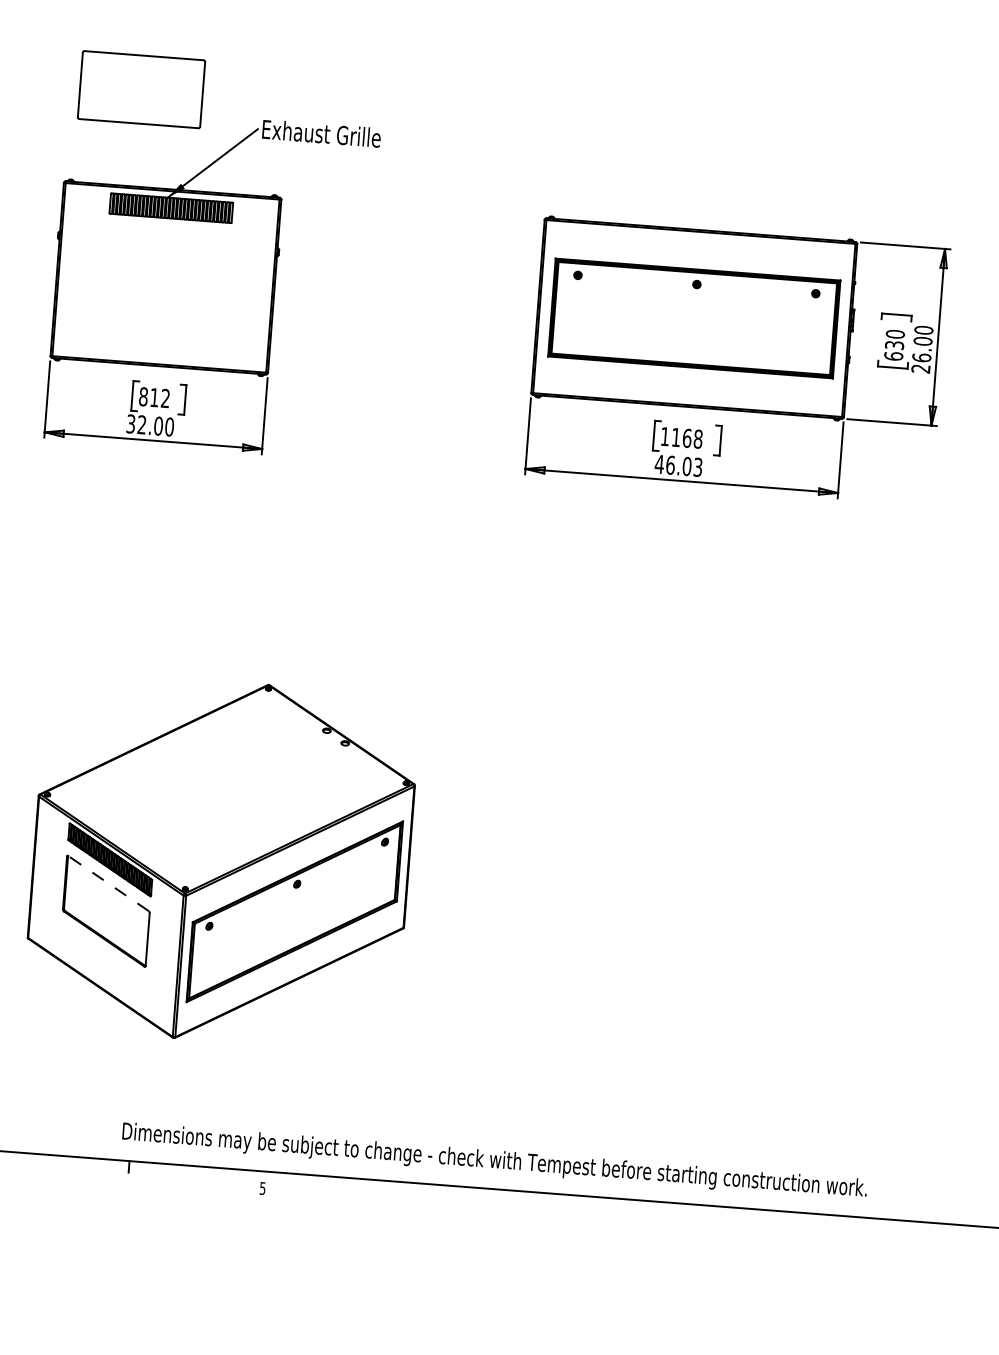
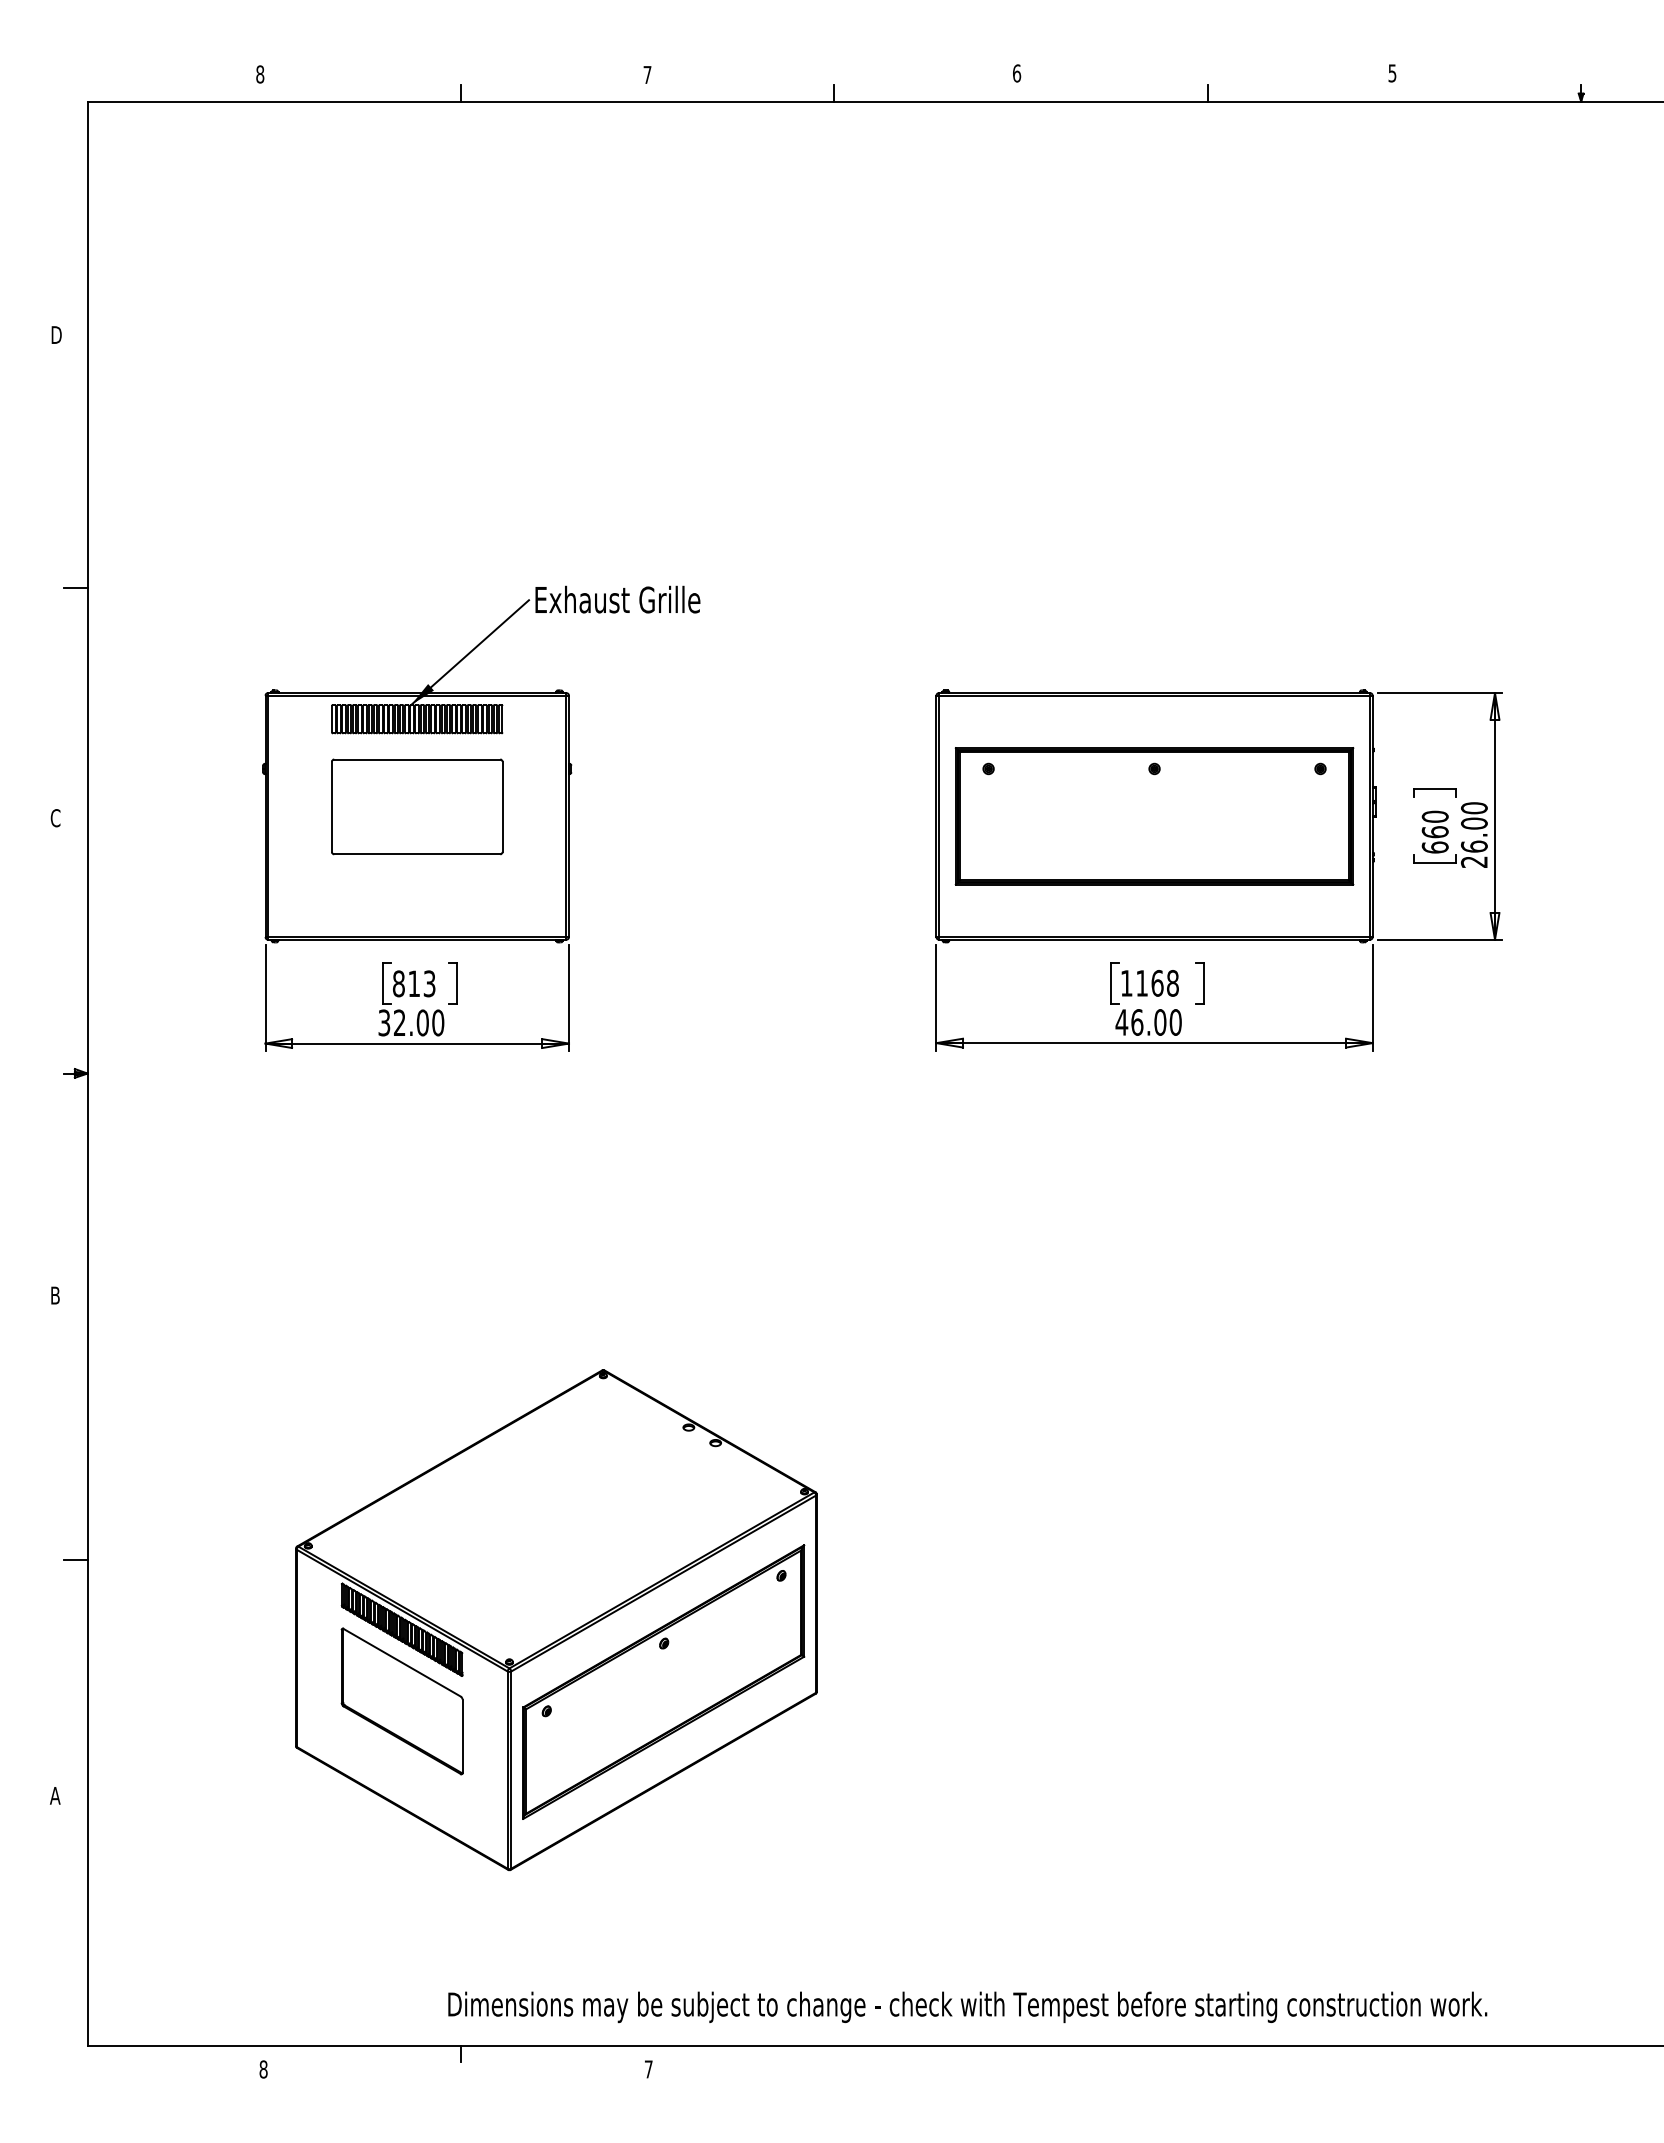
part: (141, 89) -> (417, 806), moved
text: (894, 345) -> (1434, 832), 630 -> 660
text: (165, 398) -> (429, 983), 812 -> 813
text: (697, 467) -> (1175, 1022), 46.03 -> 46.00
line: (108, 883) -> (402, 1662), dashed -> solid
text: (262, 1188) -> (648, 2069), 5 -> 7

